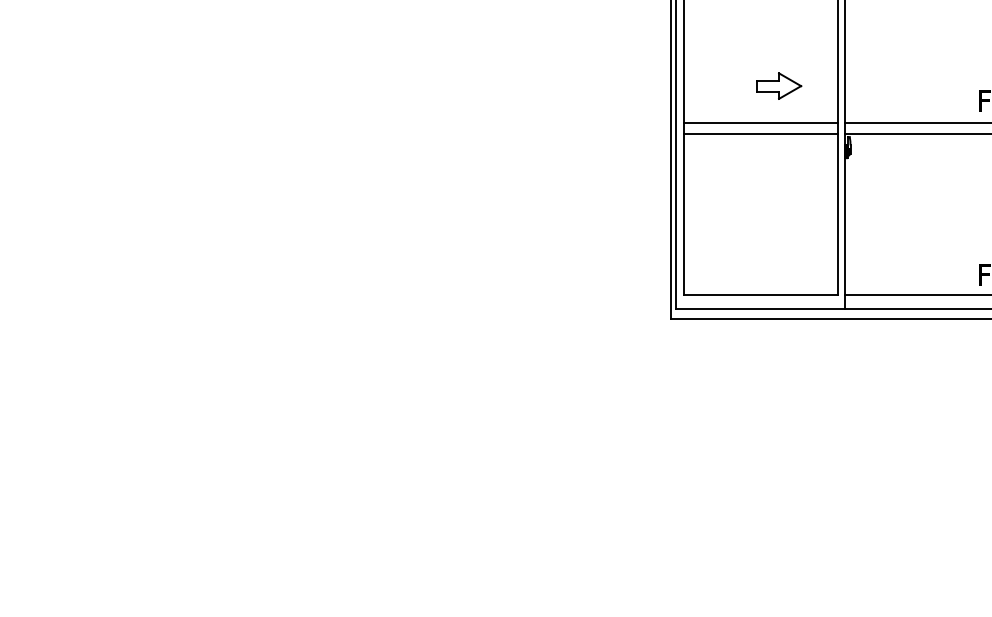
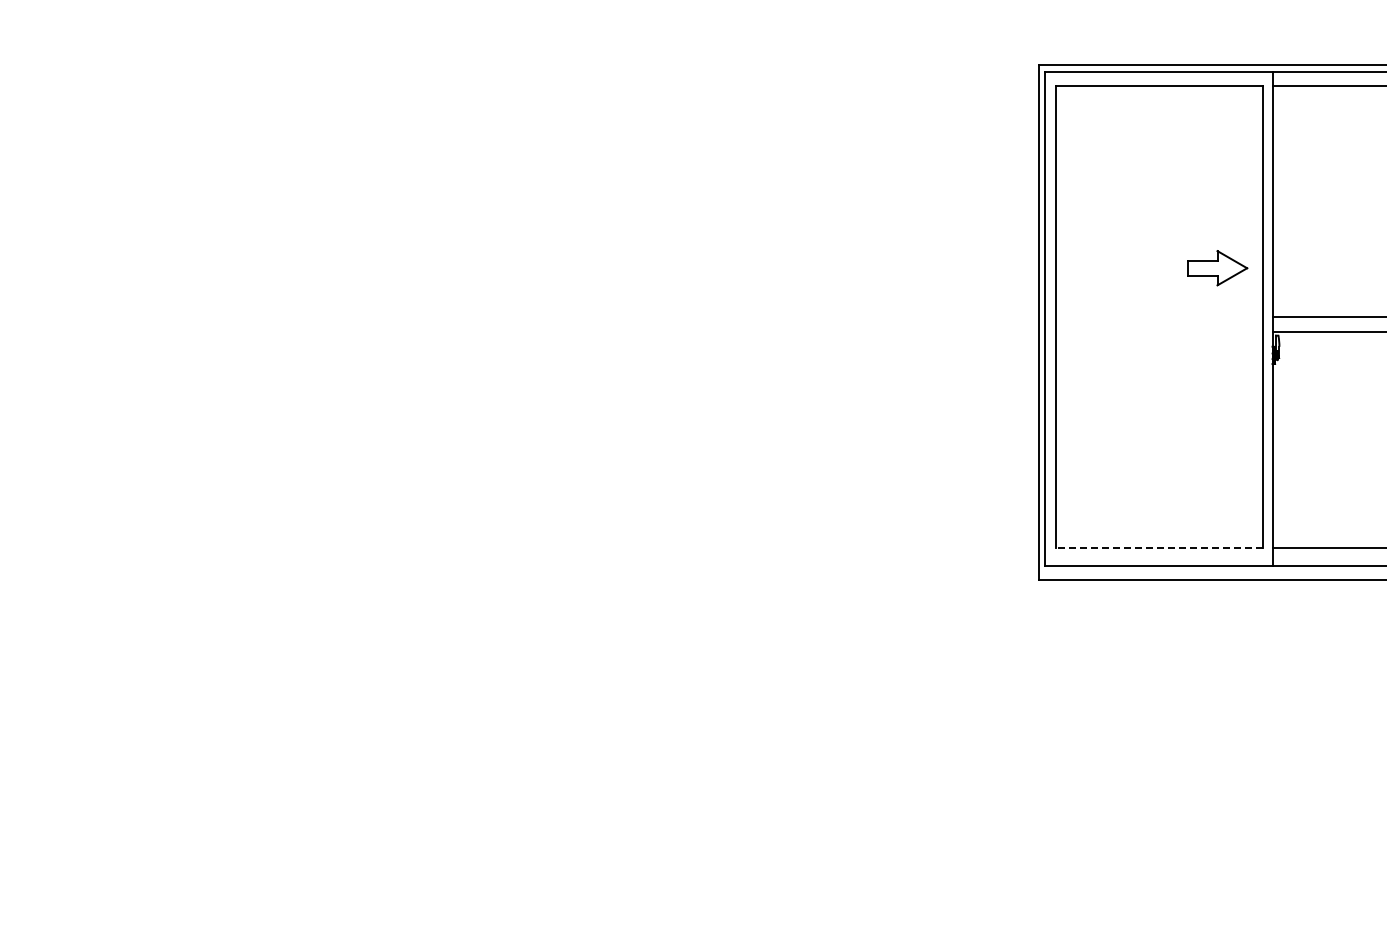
part: (779, 86) -> (1217, 268), moved
line: (761, 122) -> (1159, 316), removed
line: (761, 133) -> (1159, 331), removed
line: (760, 295) -> (1158, 548), solid -> dashed

